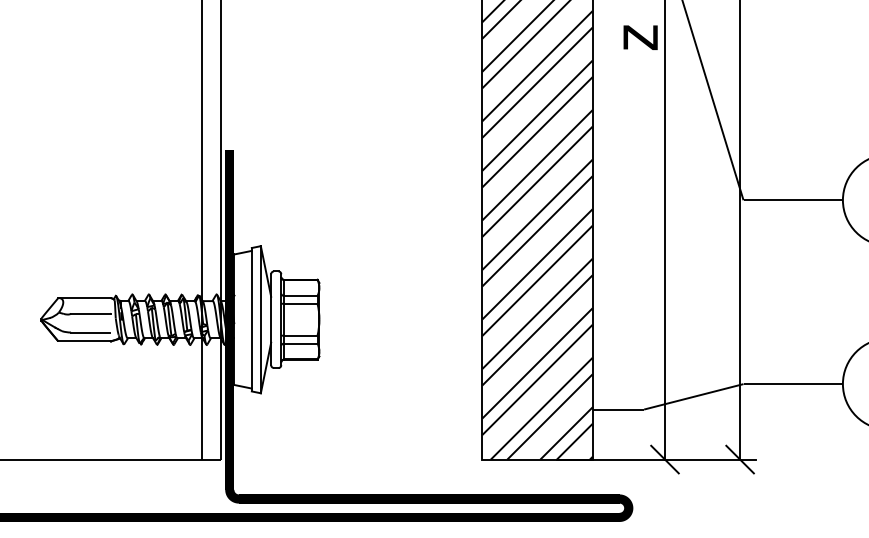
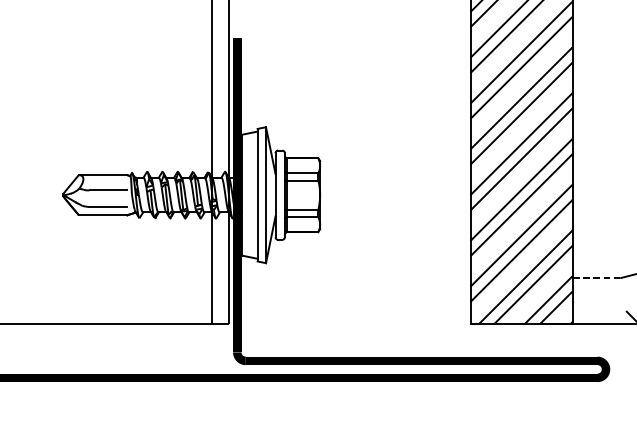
line: (618, 409) -> (596, 278), solid -> dashed

